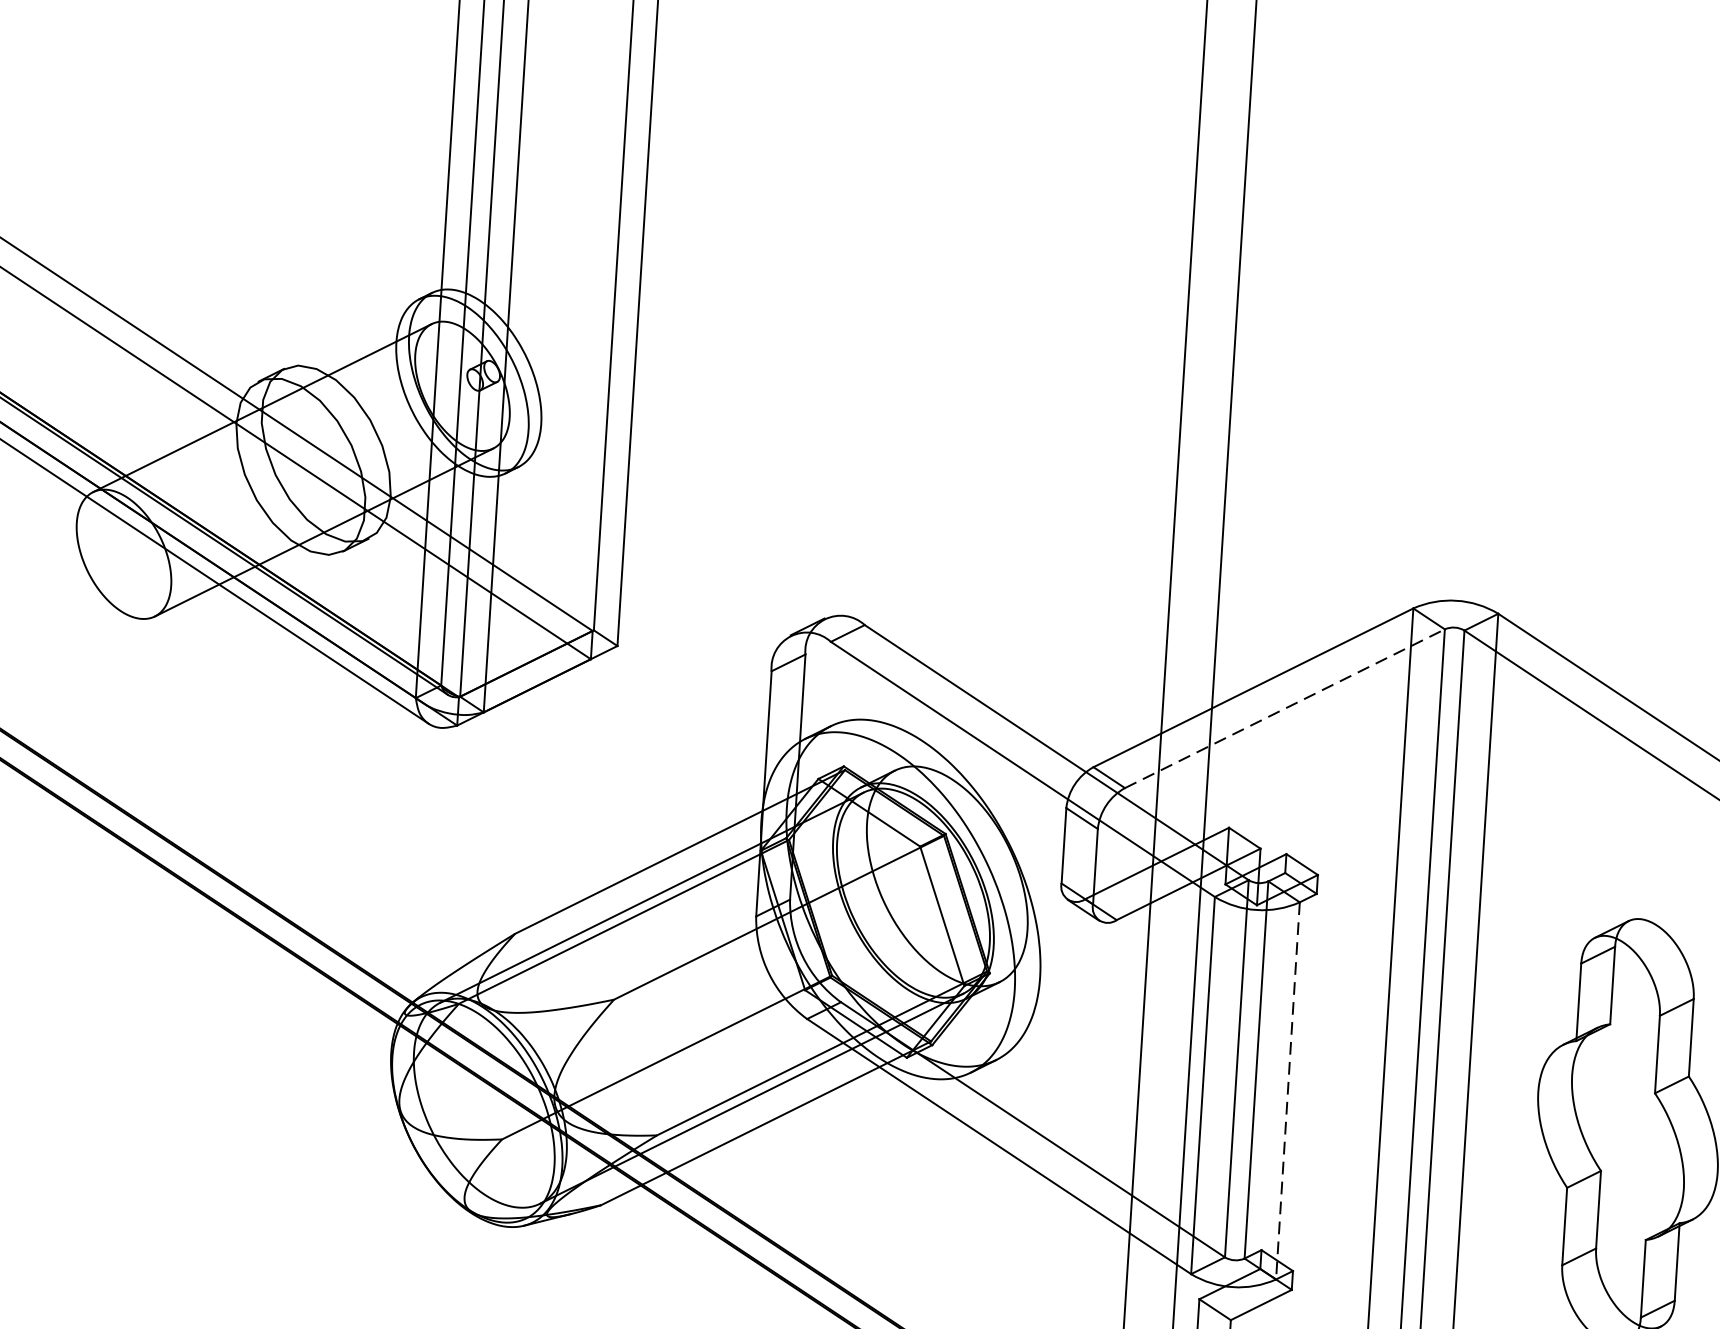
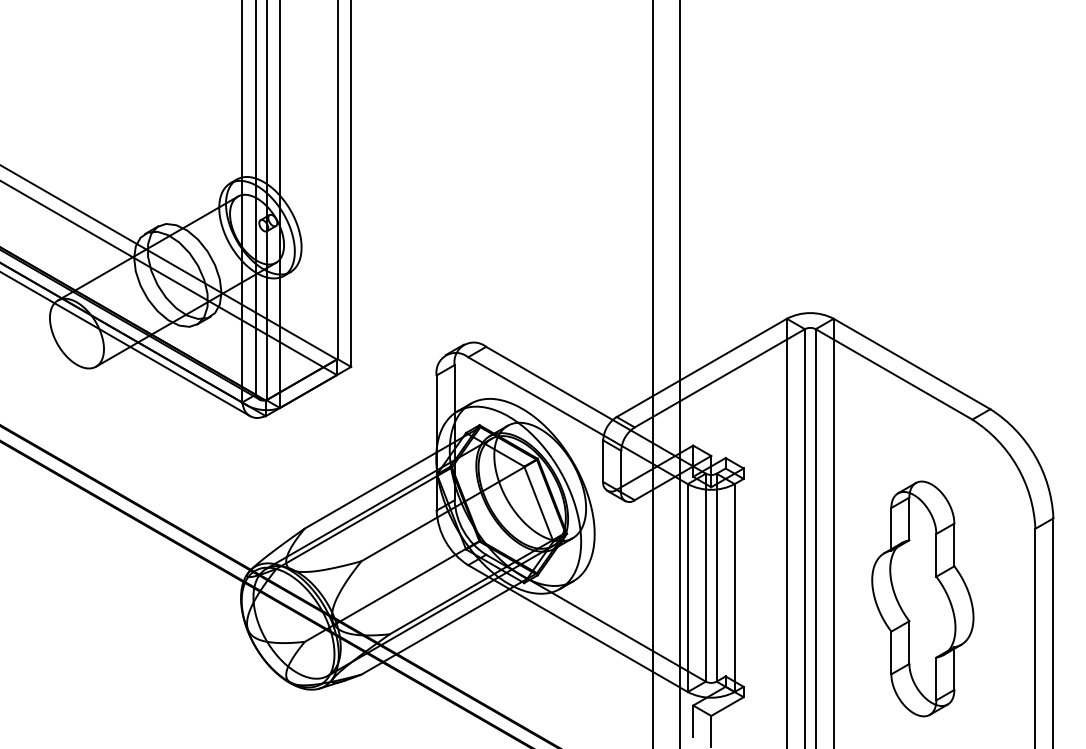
line: (1286, 709) -> (720, 378), dashed -> solid
line: (1287, 1091) -> (734, 588), dashed -> solid

